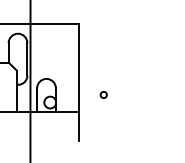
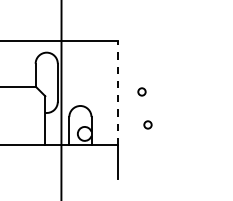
circle: (98, 66) -> (141, 91), added
line: (78, 67) -> (118, 92), solid -> dashed

